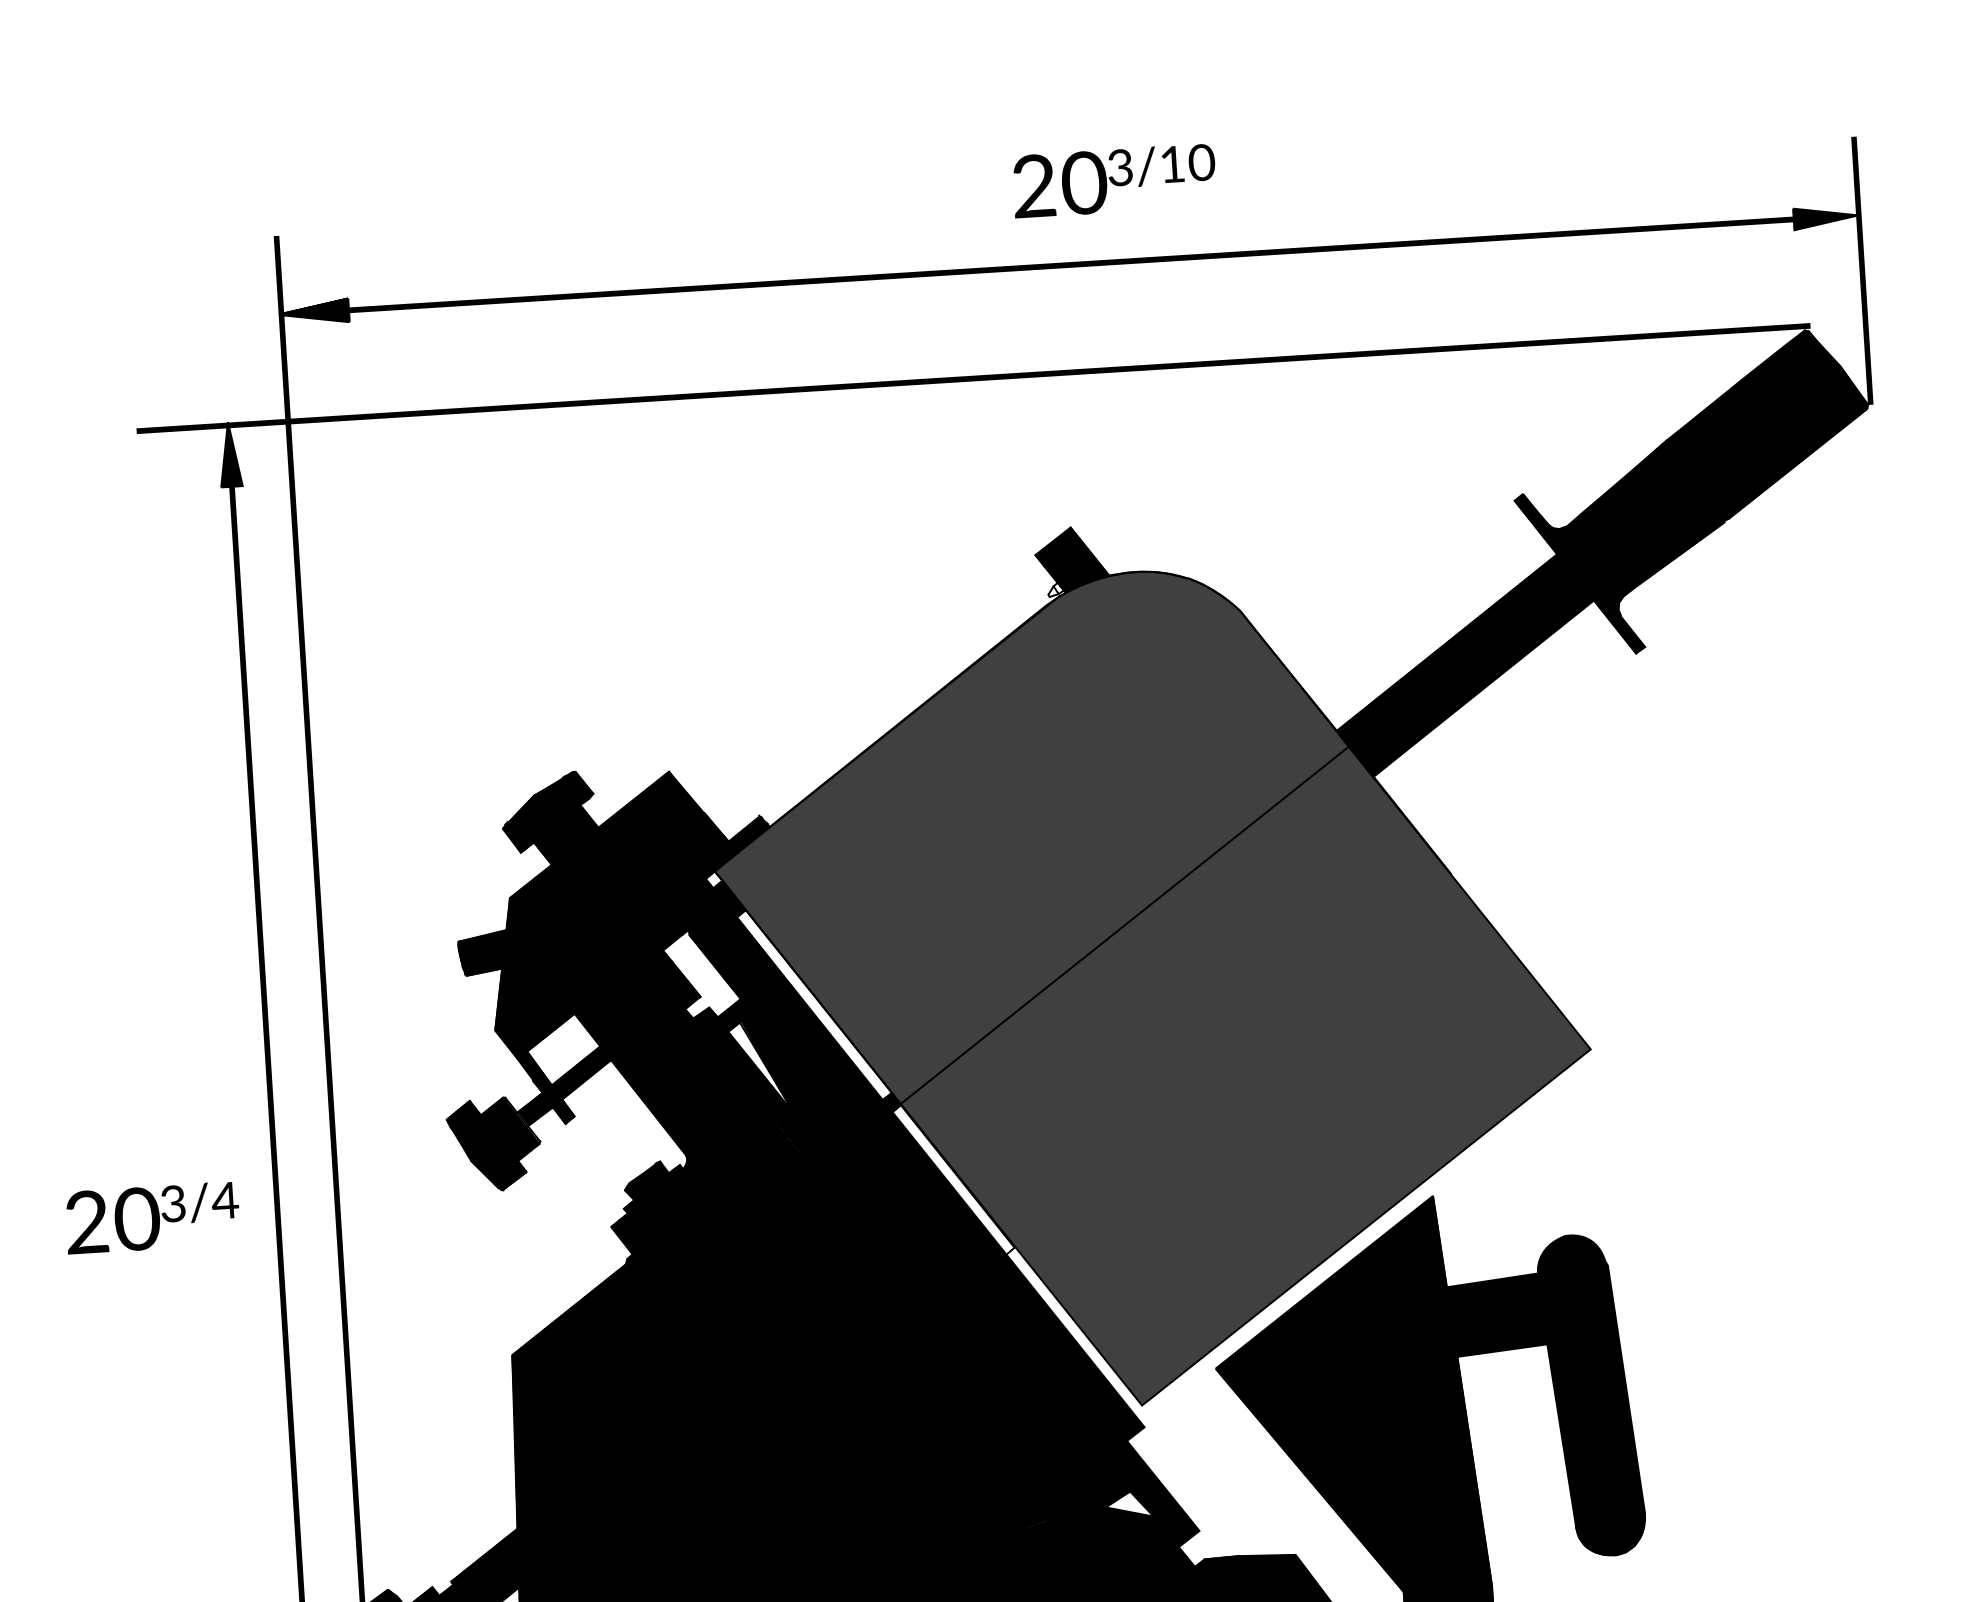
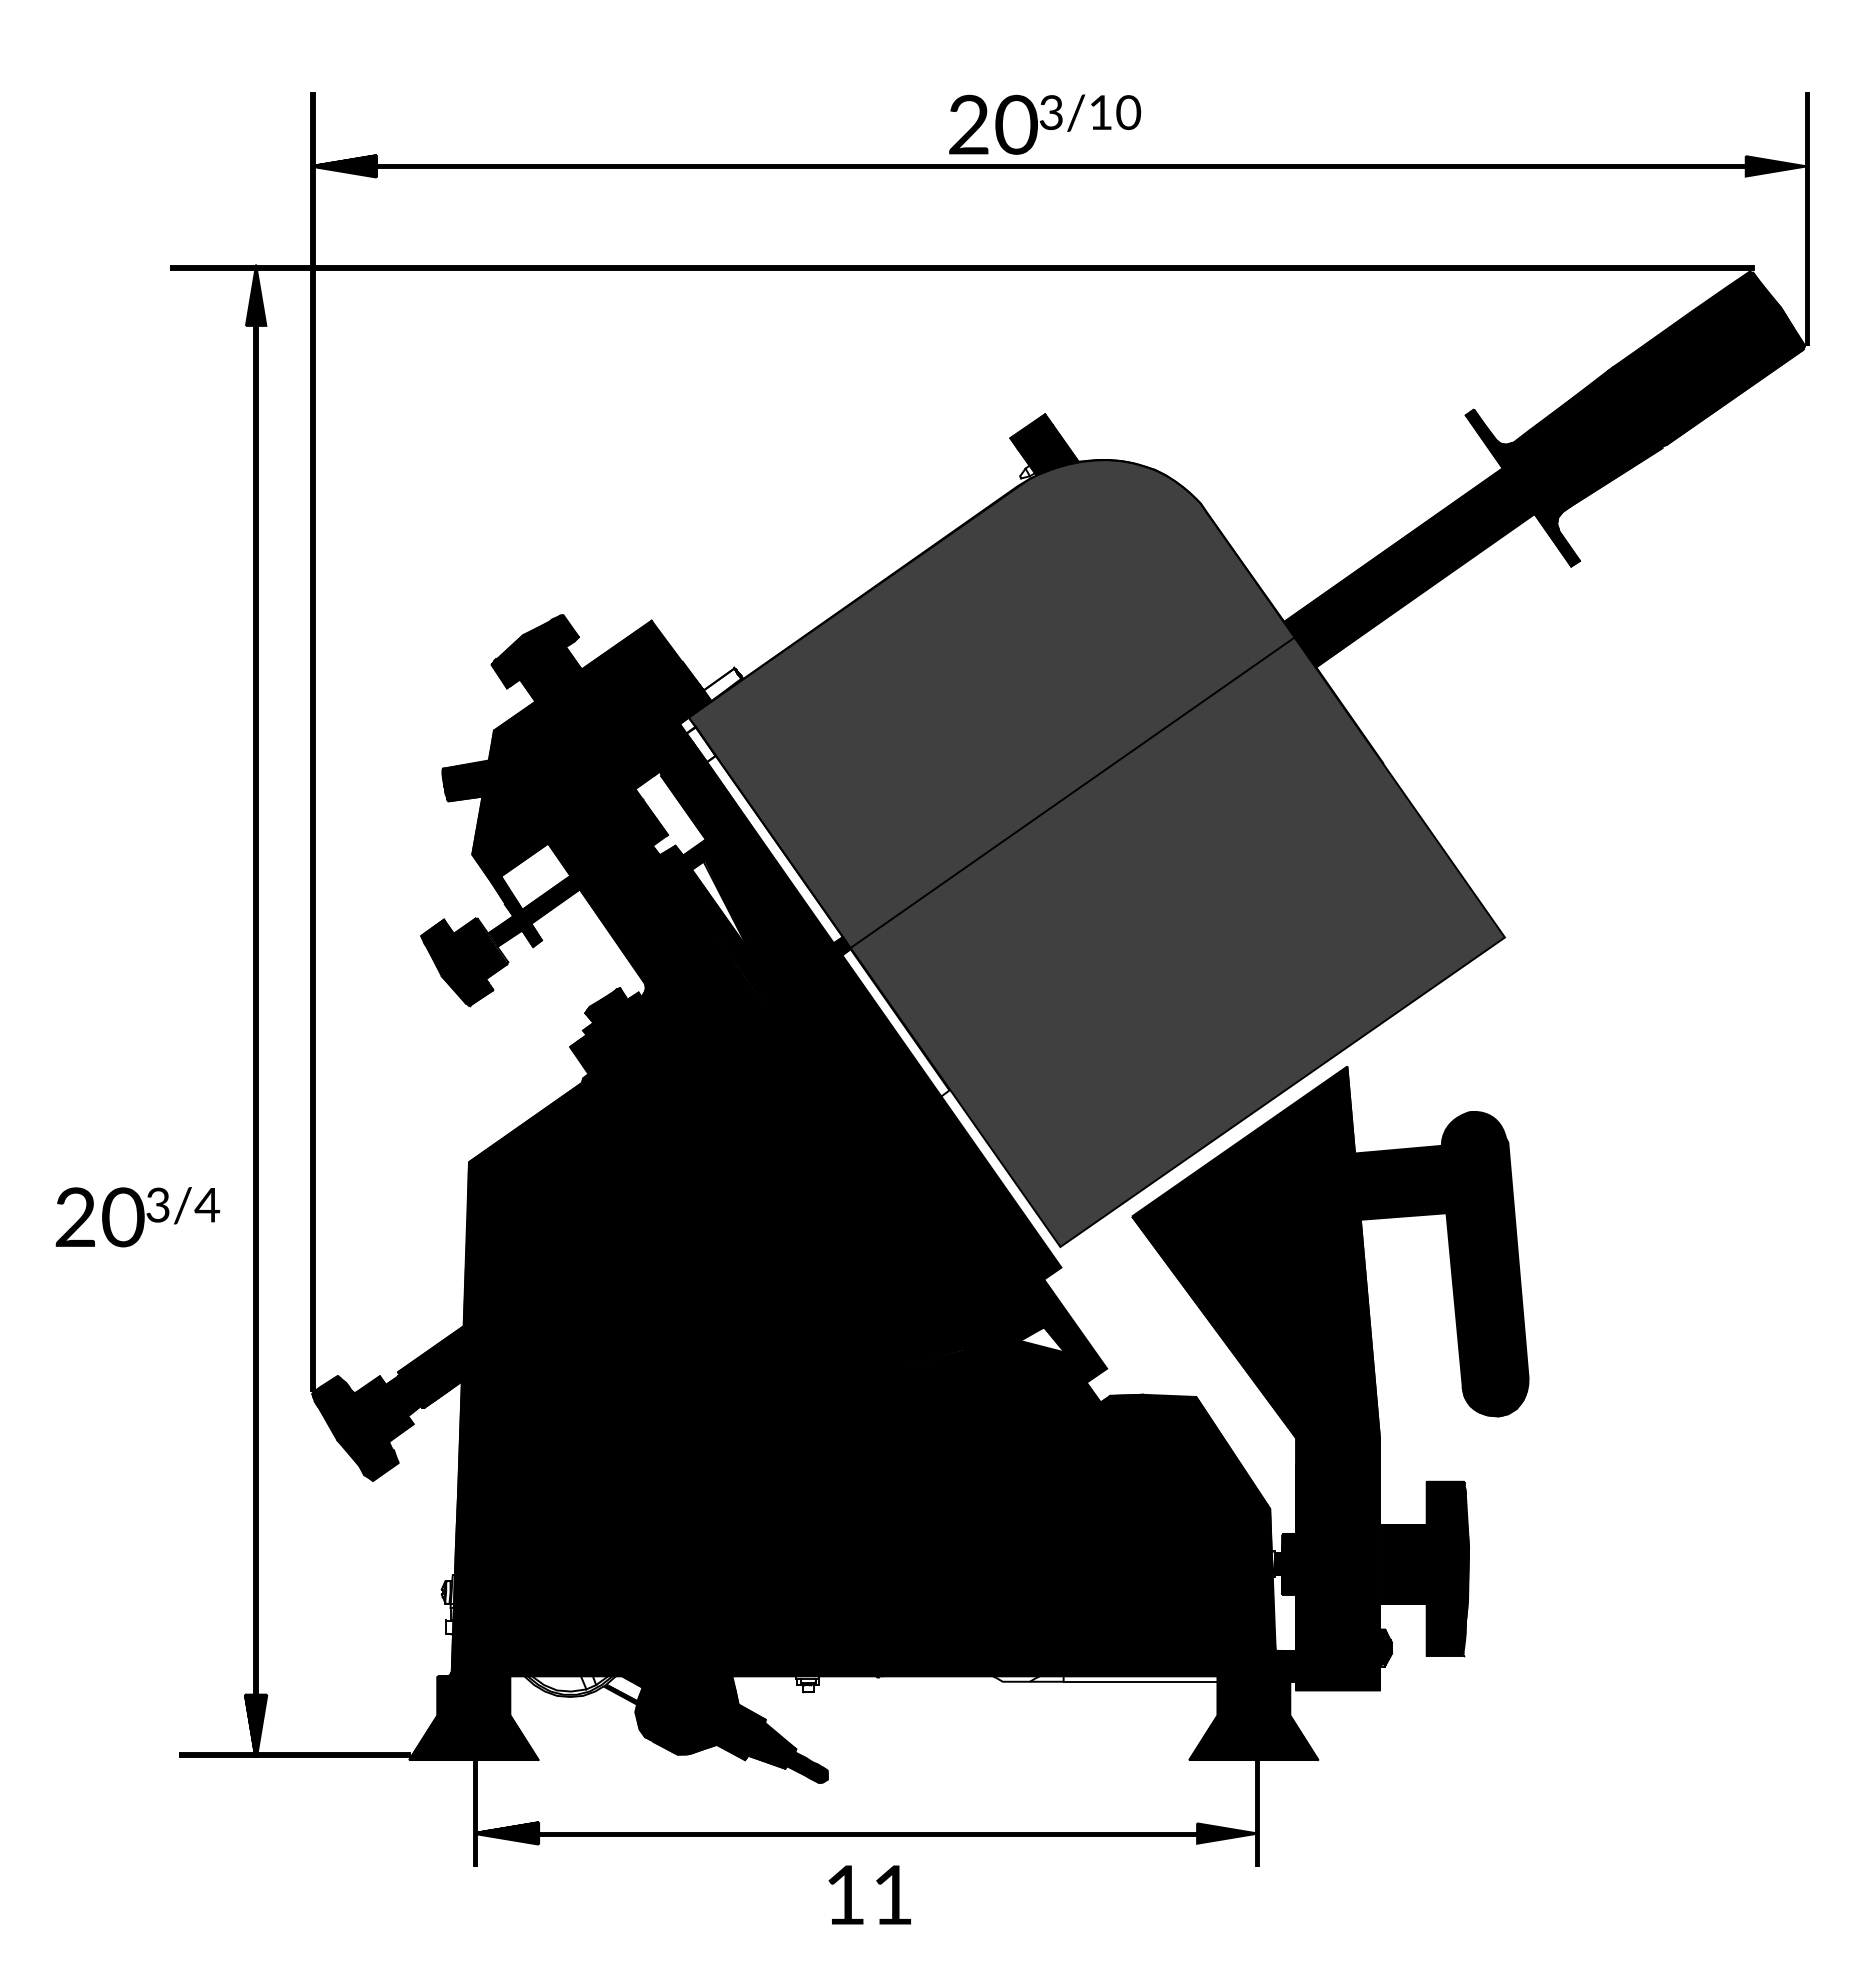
text: (1114, 180) -> (1045, 124), moved
fill: (748, 834) -> (722, 684), removed
fill: (728, 899) -> (700, 744), removed
text: (152, 1218) -> (137, 1217), moved

